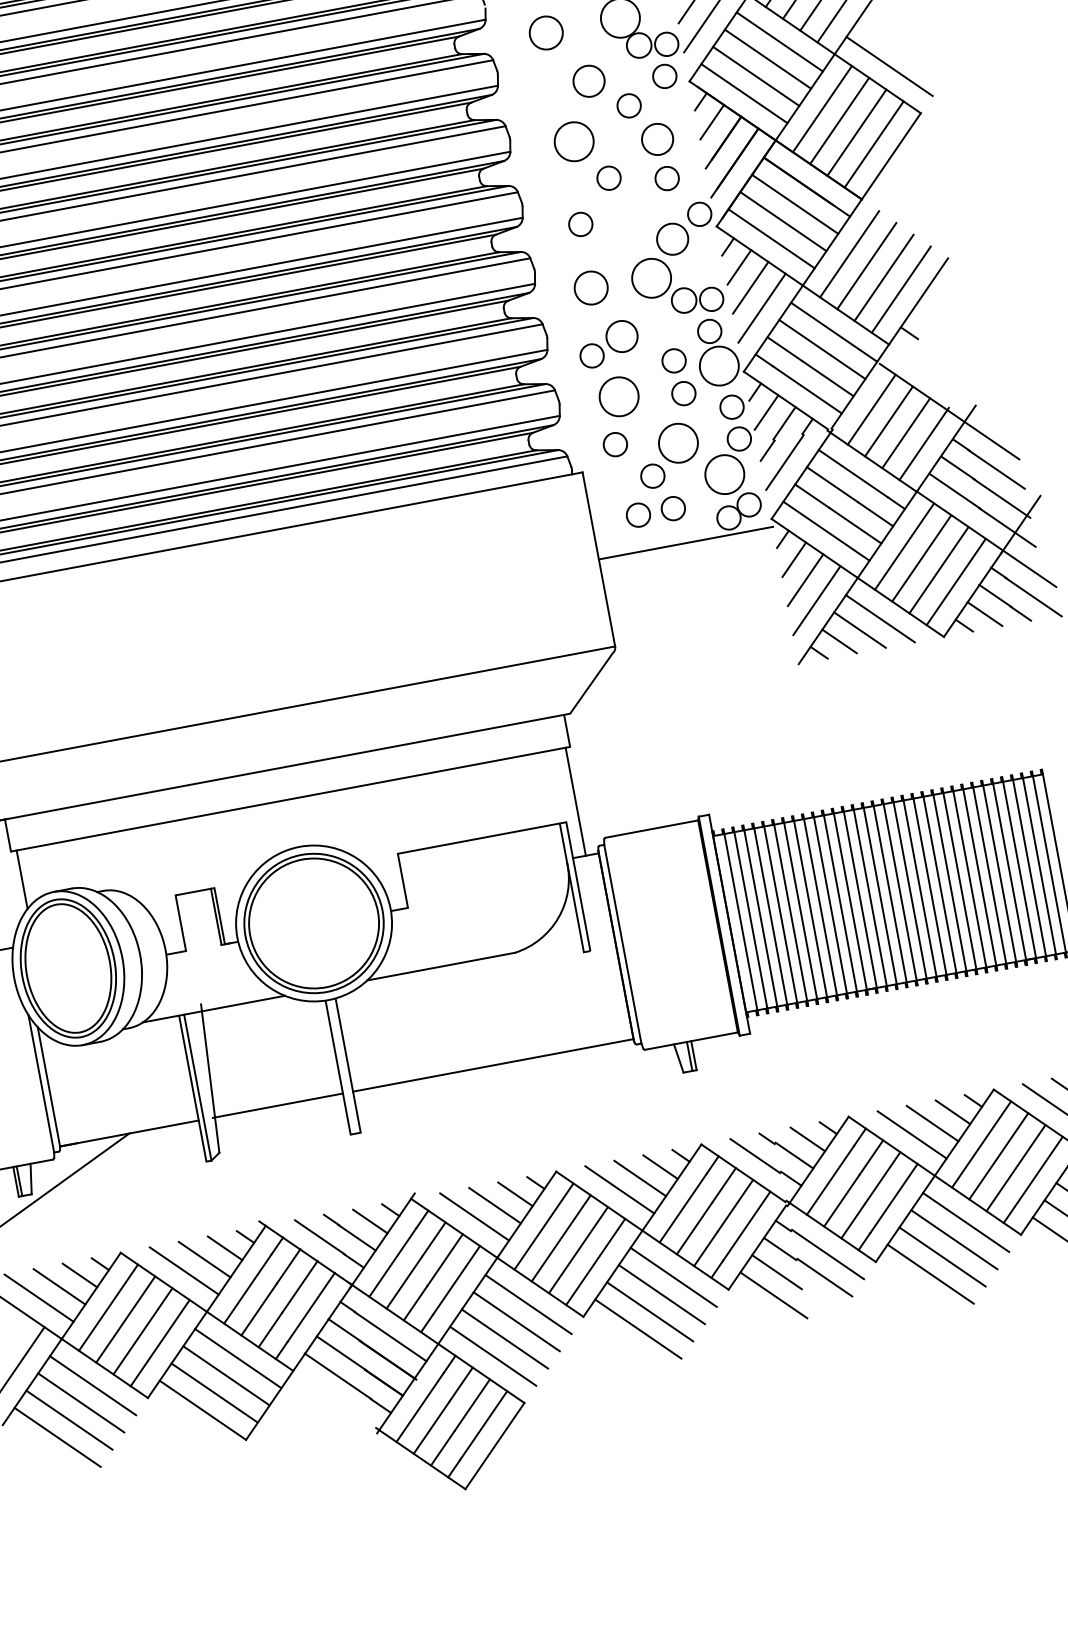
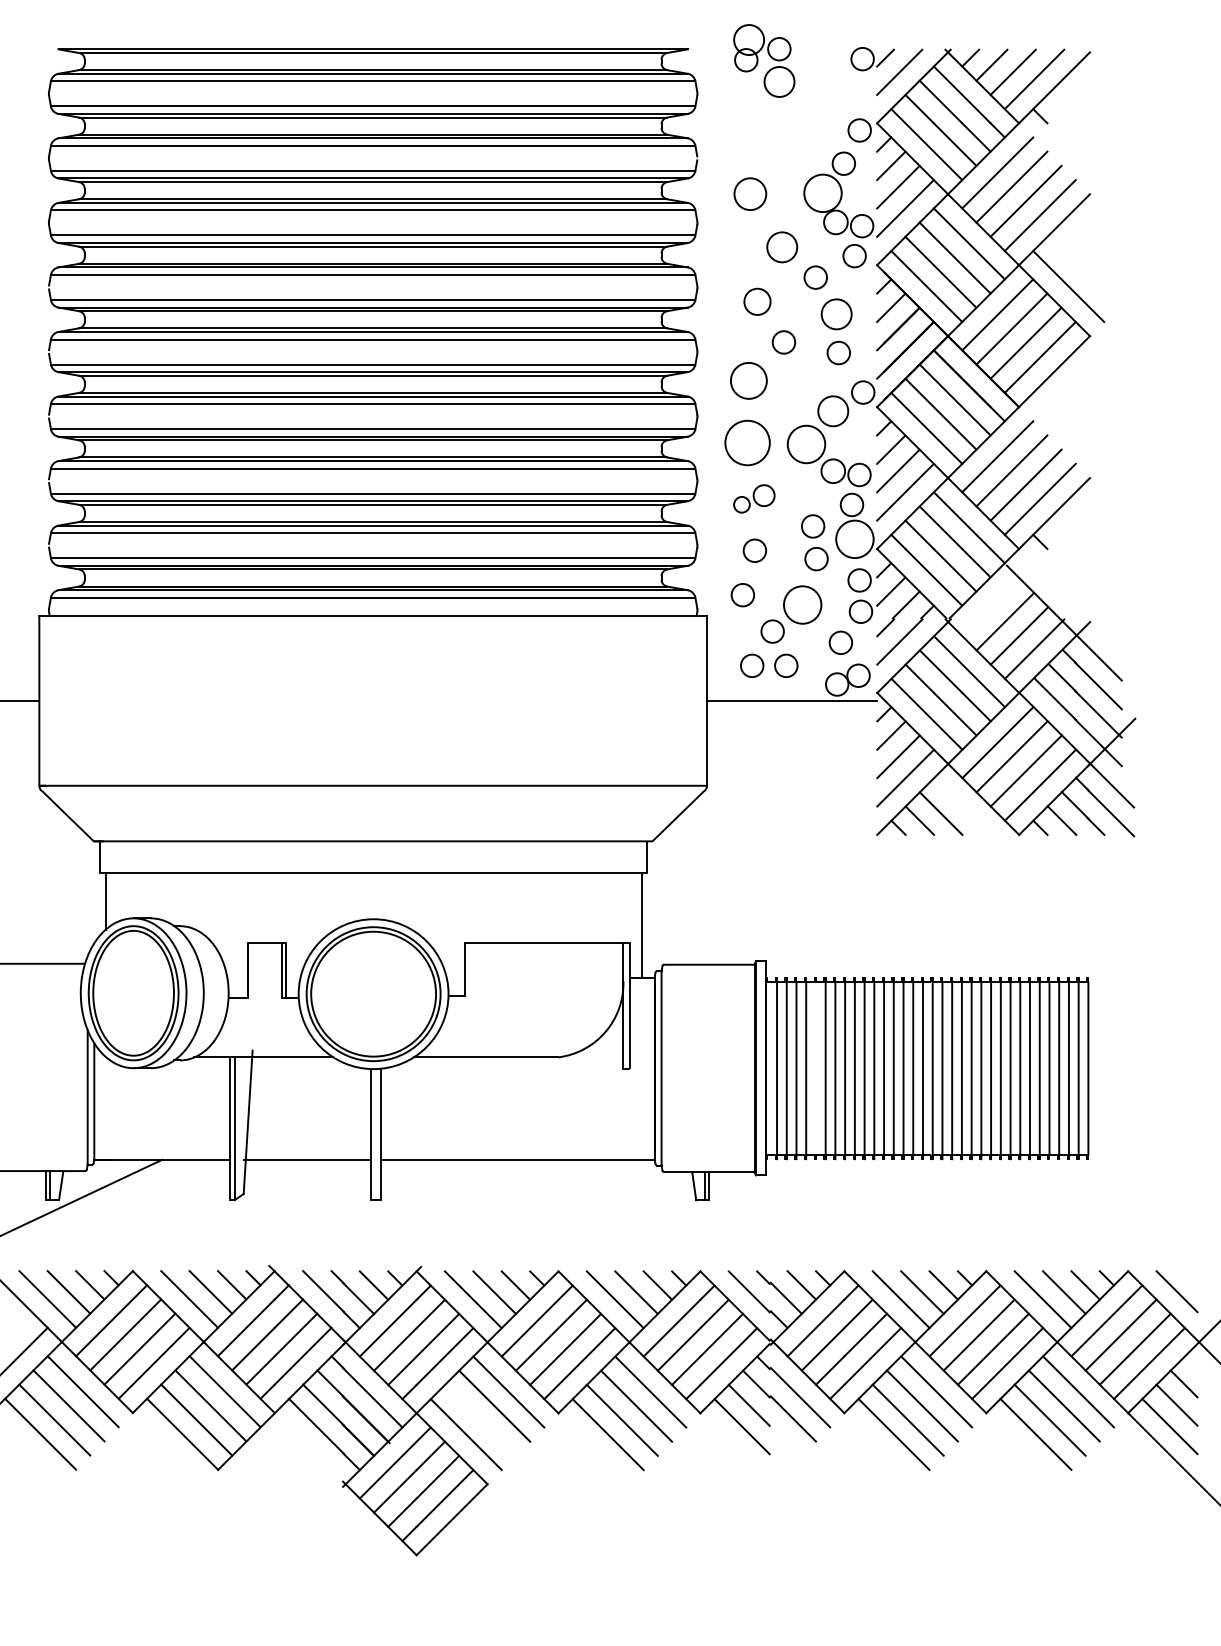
circle: (574, 141) -> (757, 301), size x0.7
circle: (581, 224) -> (749, 381), size x1.6
circle: (590, 287) -> (747, 442), size x1.4
part: (608, 343) -> (754, 498), size x0.7
circle: (618, 396) -> (754, 550), size x0.6
line: (871, 409) -> (990, 607), removed
circle: (724, 474) -> (840, 642), size x0.6
line: (880, 618) -> (962, 806), removed
line: (780, 916) -> (815, 1070), removed
line: (504, 1338) -> (480, 1419), removed

